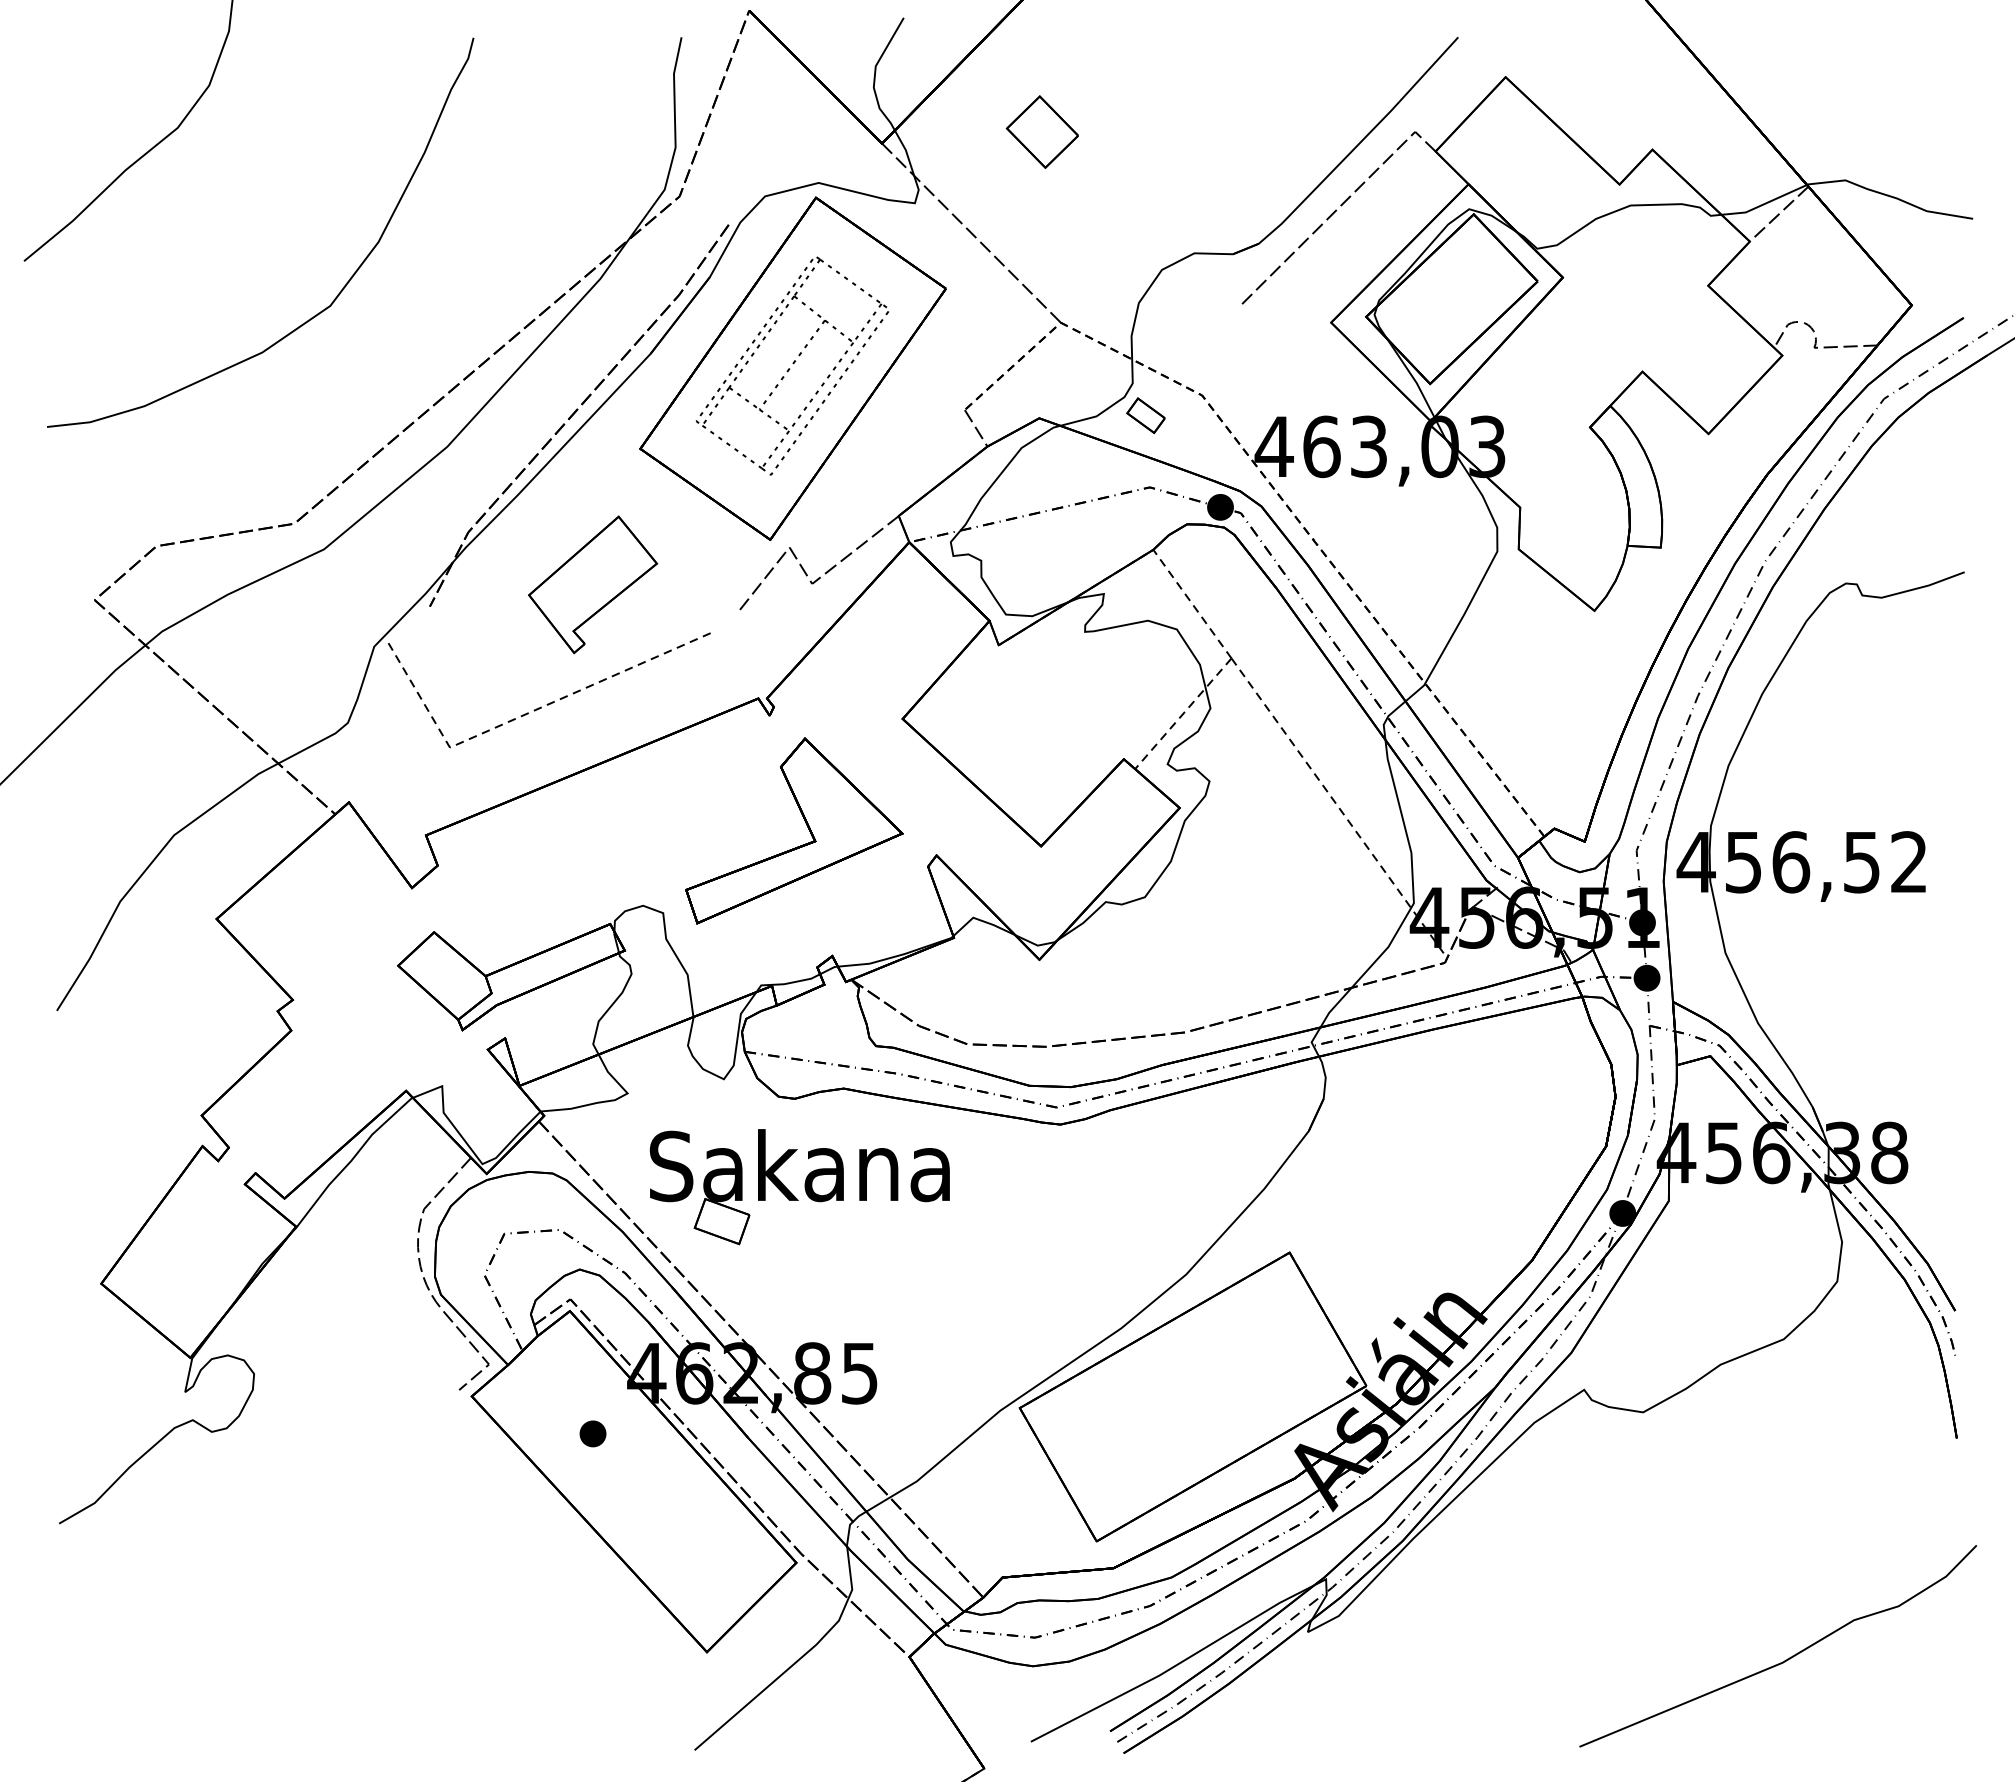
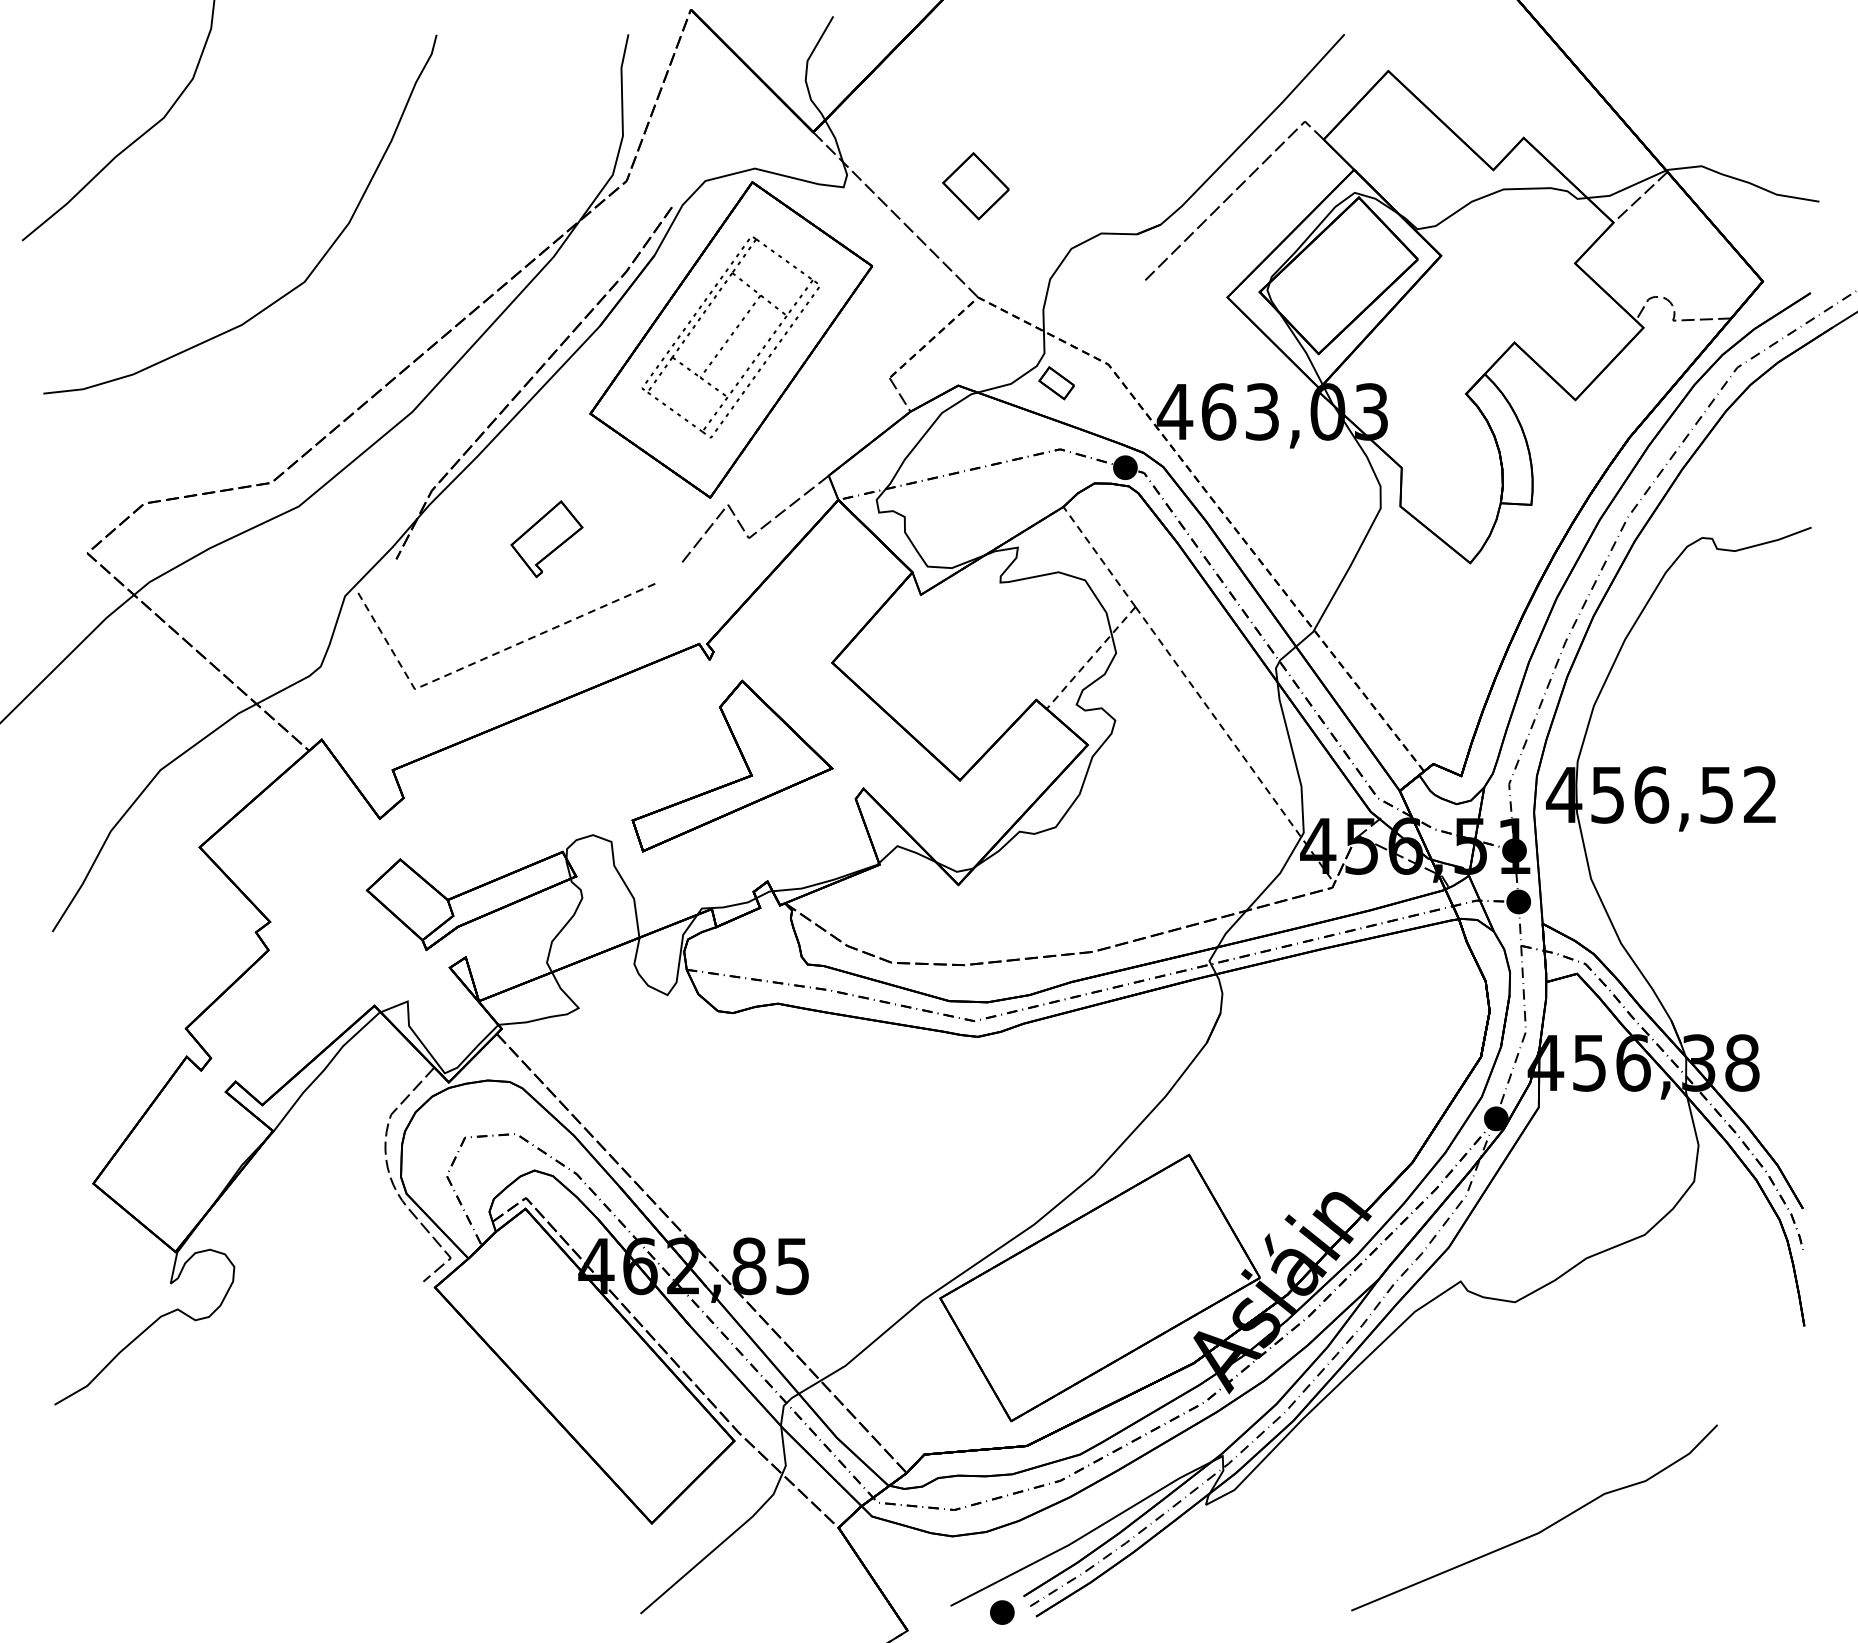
part: (1041, 131) -> (975, 185), moved
part: (593, 584) -> (547, 538), size x0.6
part: (799, 1187) -> (737, 1094), removed
part: (592, 1433) -> (1001, 1612), moved
curve: (1787, 1658) -> (1543, 1529), moved

